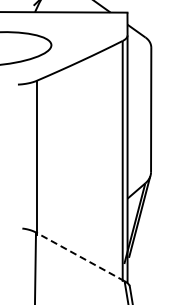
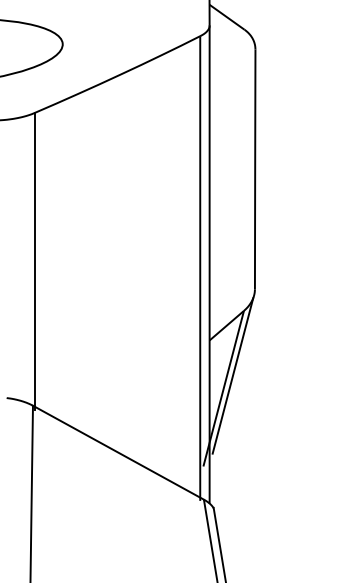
line: (80, 256) -> (118, 451), dashed -> solid

